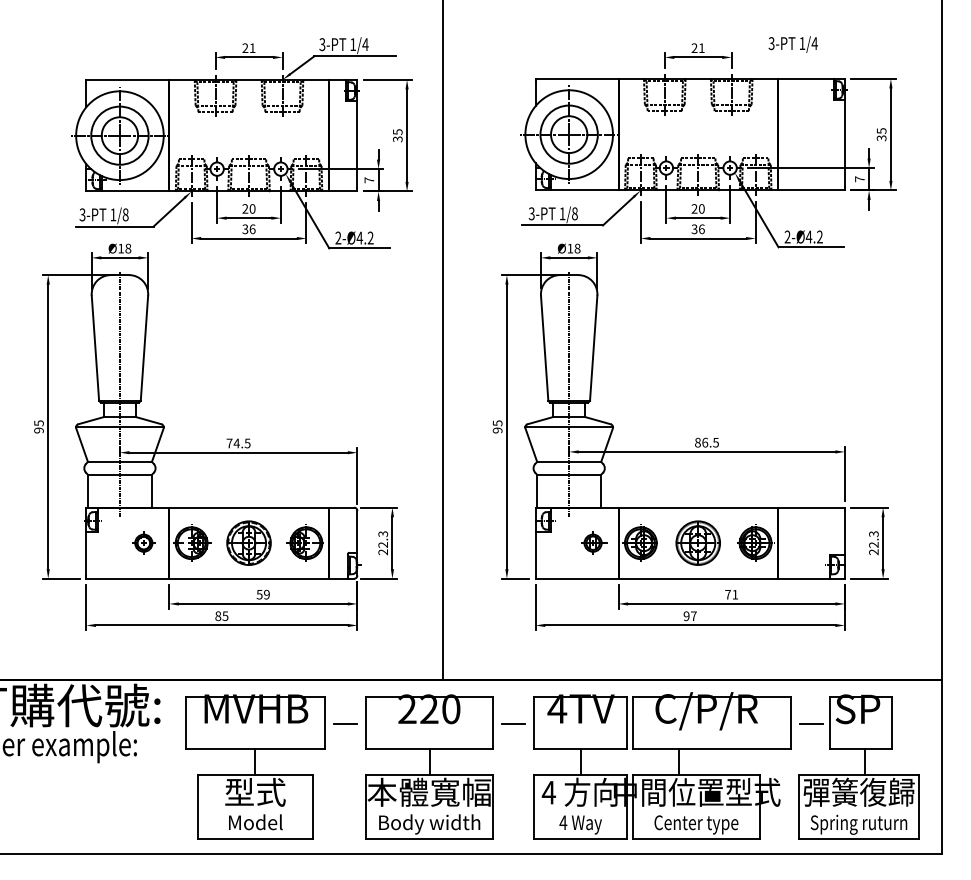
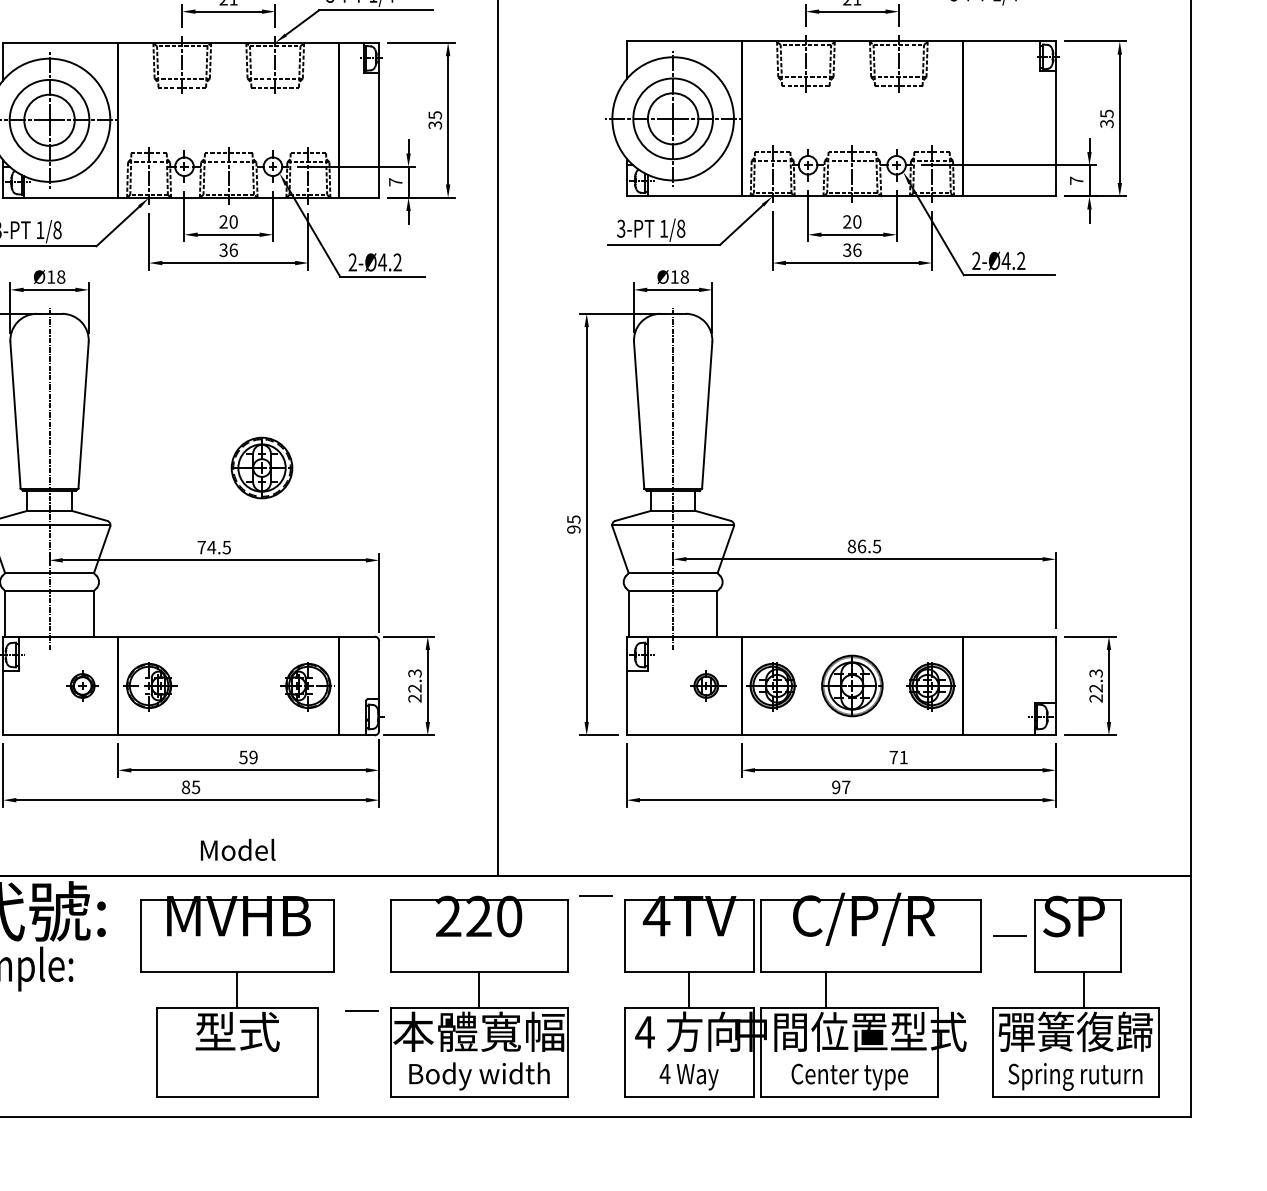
part: (248, 542) -> (261, 467), moved
line: (345, 723) -> (362, 1011), moved
line: (513, 723) -> (595, 896), moved
text: (255, 822) -> (237, 850), moved

